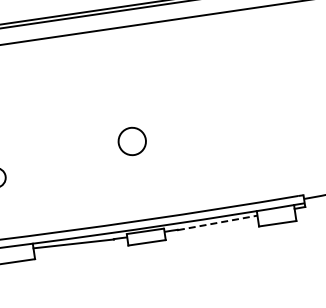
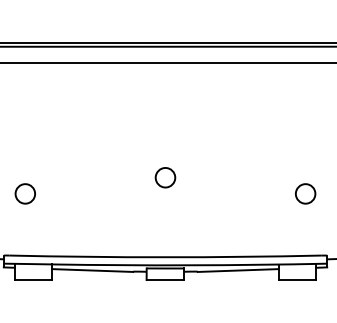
circle: (273, 136) -> (305, 193), added
circle: (132, 141) -> (165, 177), size x0.71
line: (217, 222) -> (238, 270), dashed -> solid

